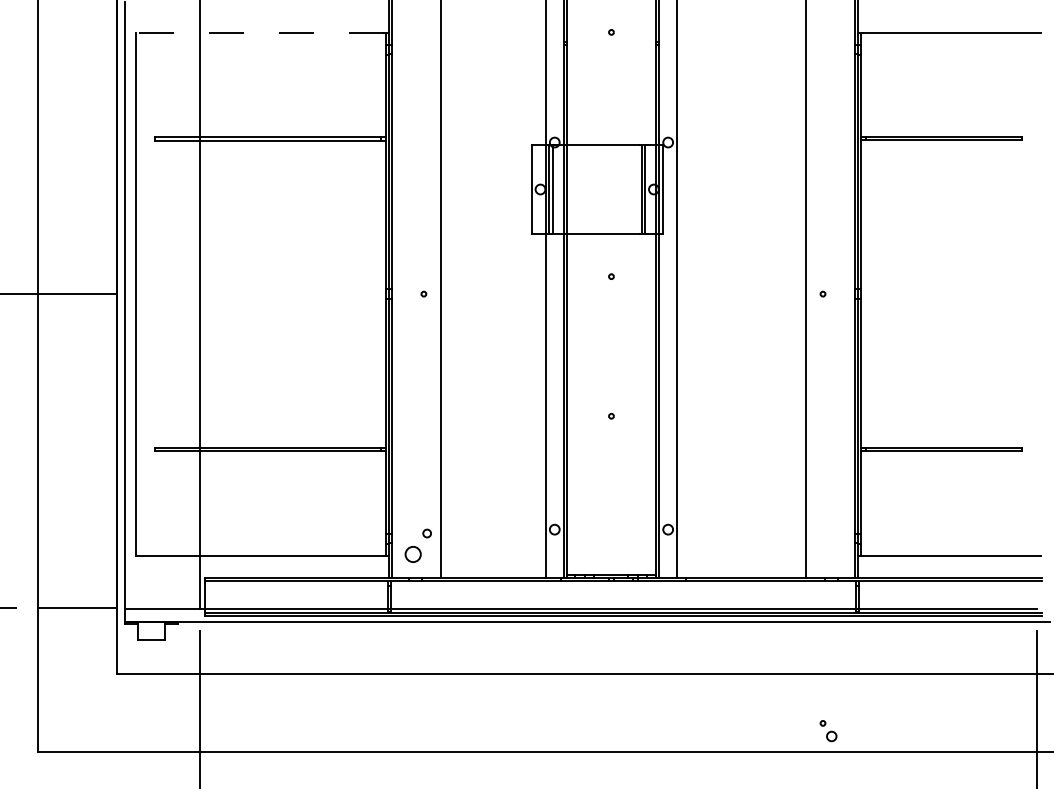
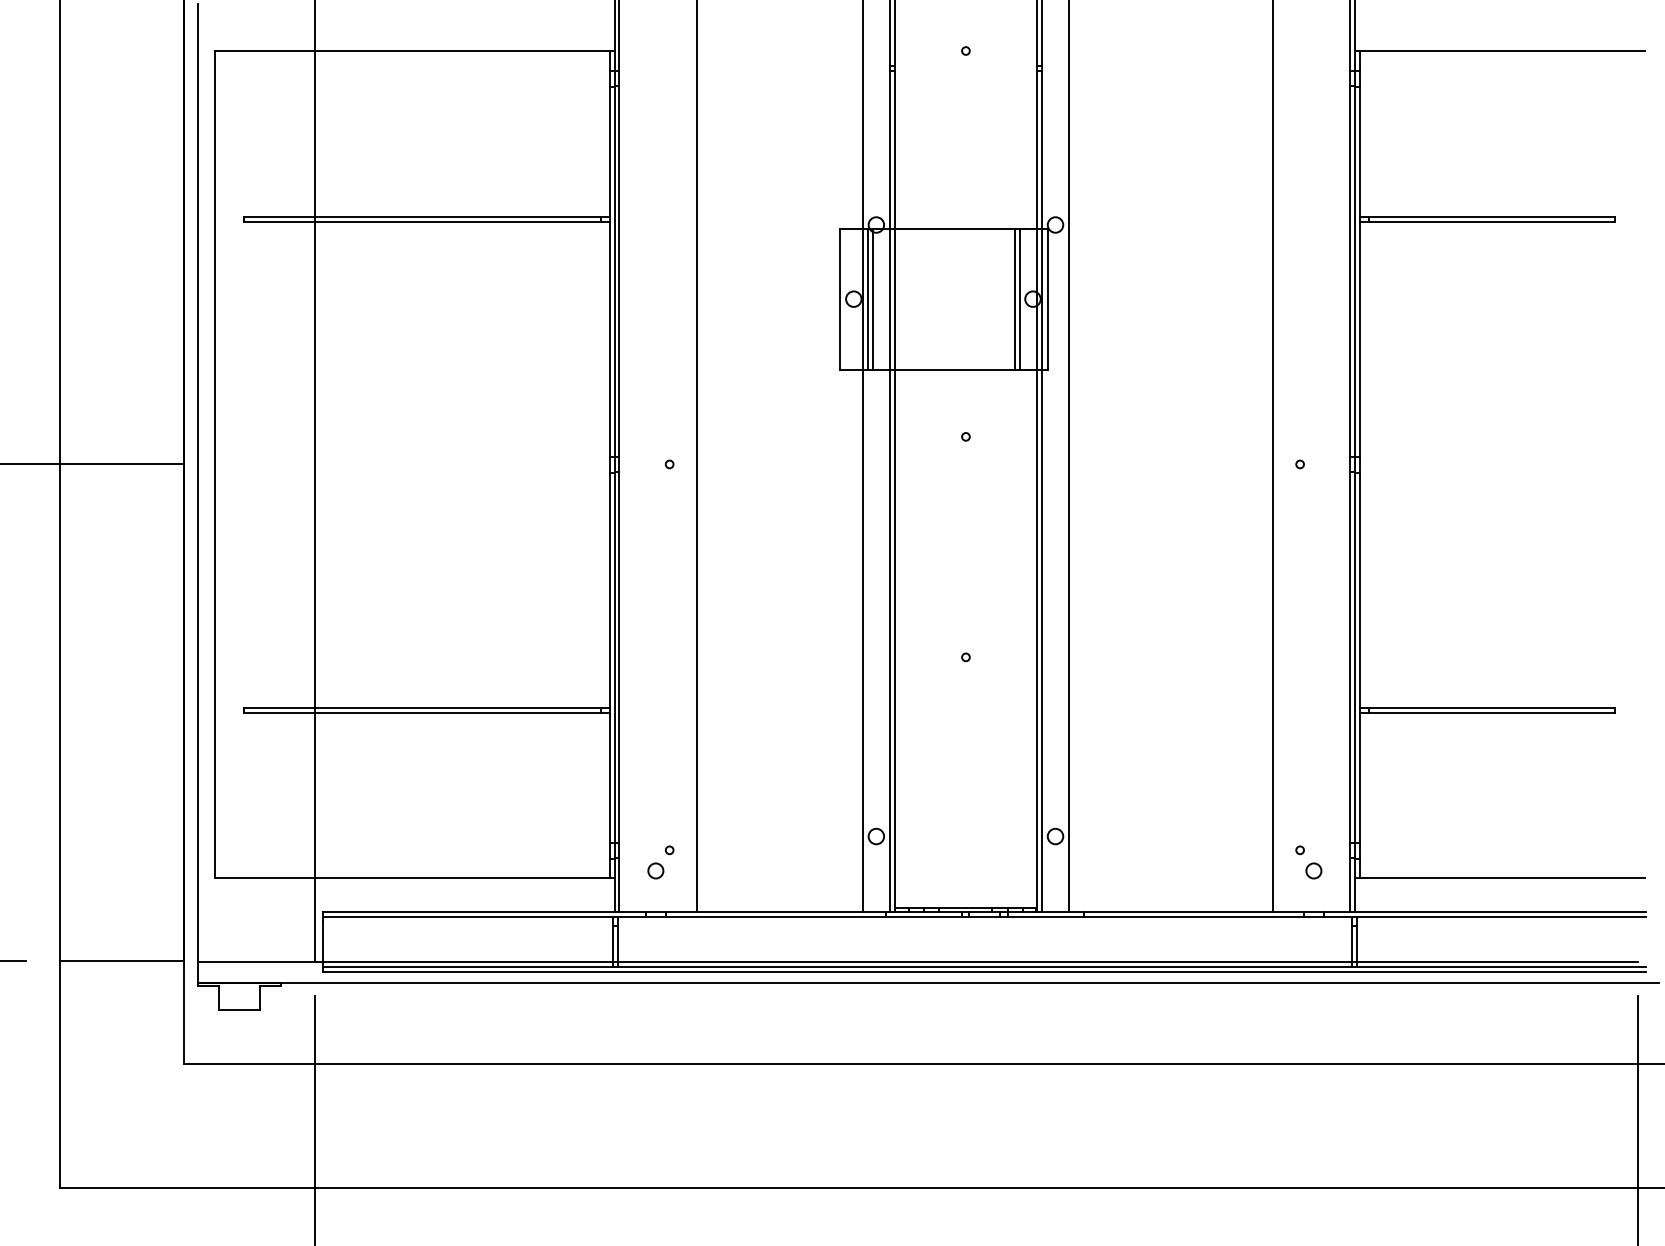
line: (259, 32) -> (409, 51), dashed -> solid
part: (418, 546) -> (661, 863), size x0.62
part: (828, 731) -> (1308, 863), moved

